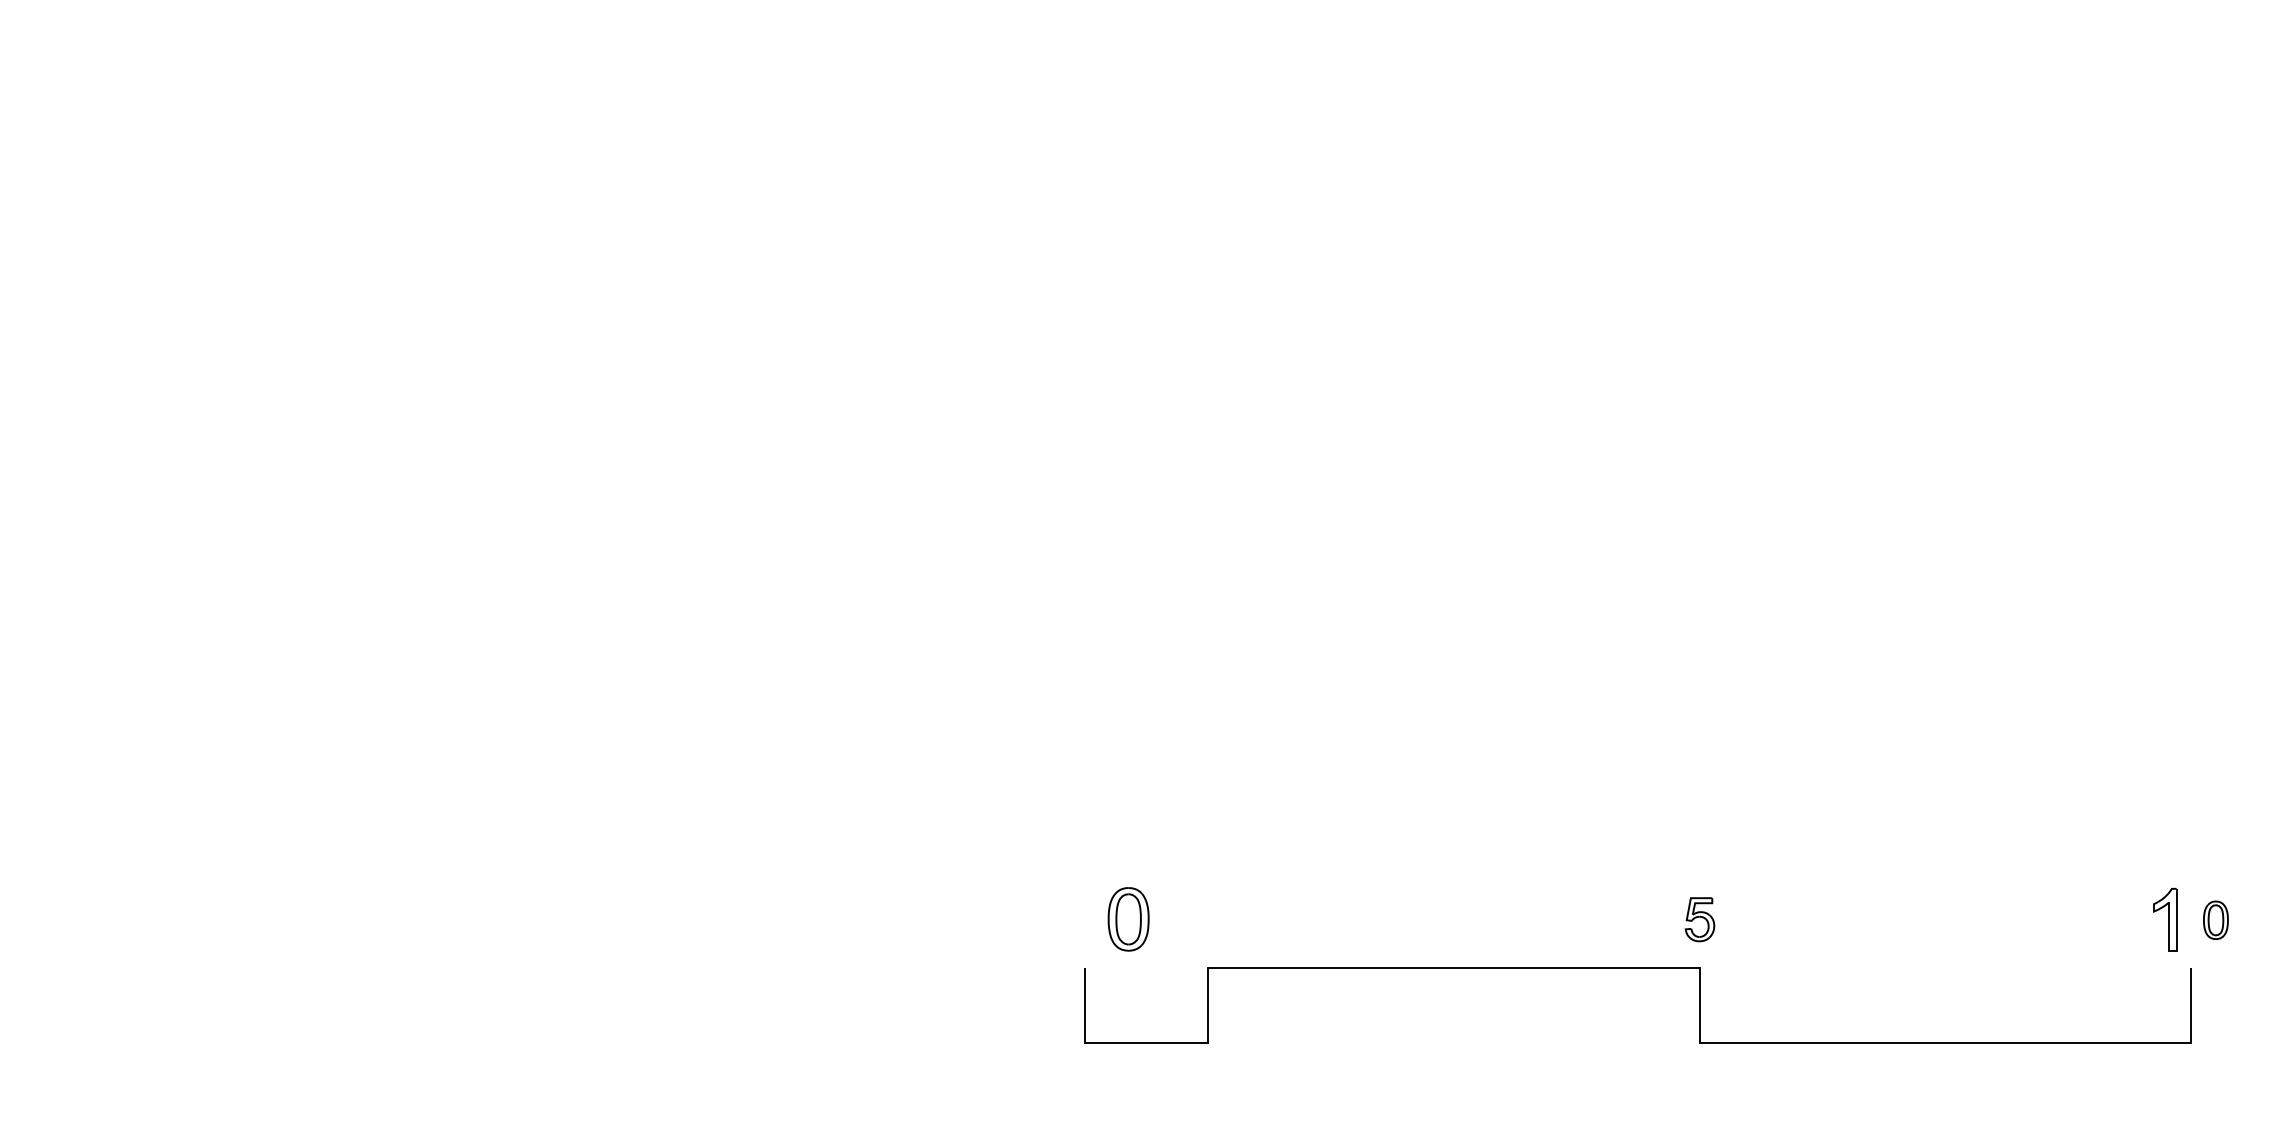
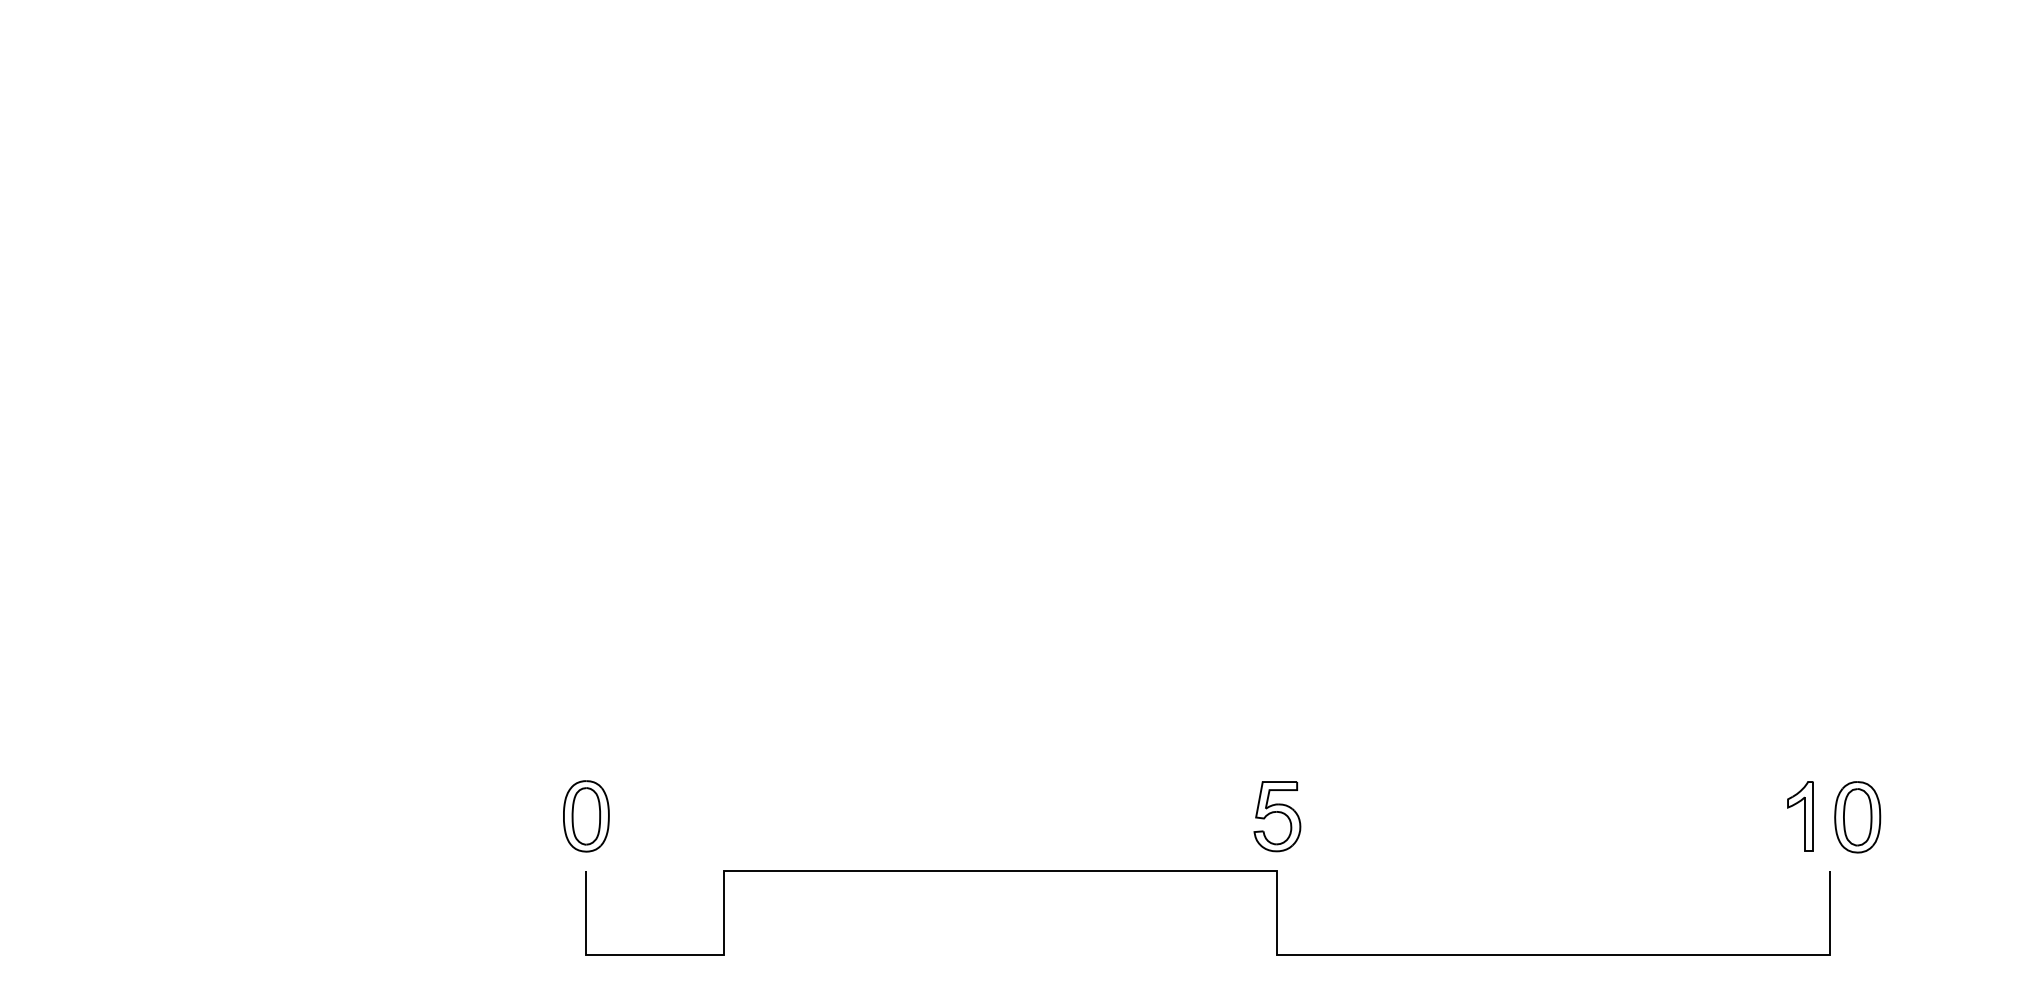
part: (1128, 919) -> (586, 816), moved
part: (1699, 919) -> (1276, 816), size x1.43
part: (2215, 920) -> (1857, 817), size x1.67

